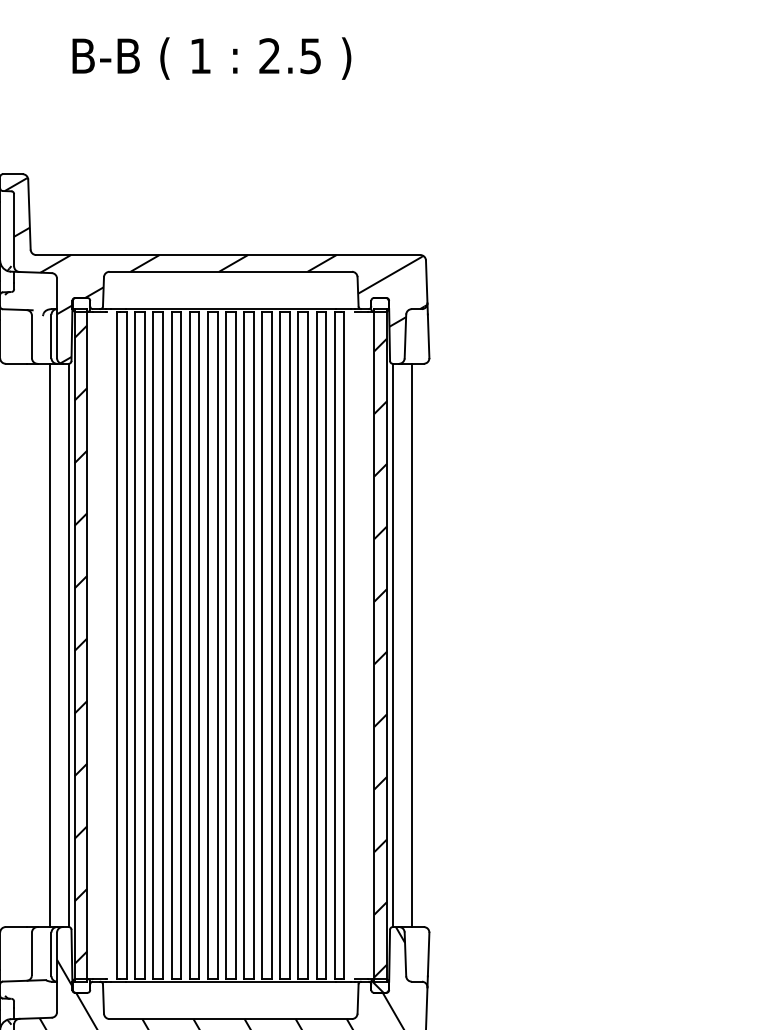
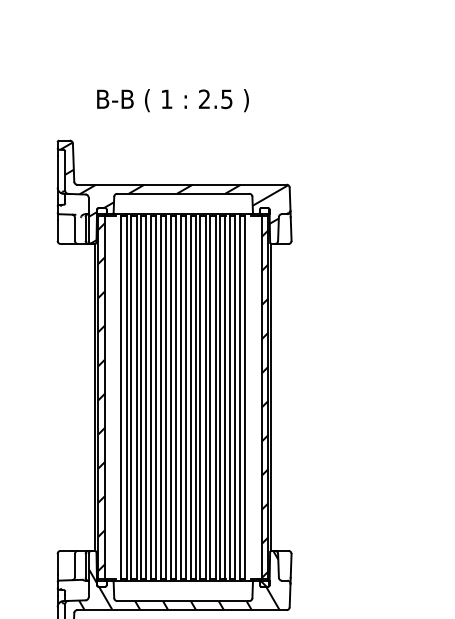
text: (210, 58) -> (172, 100), moved
line: (49, 643) -> (84, 396), removed
line: (412, 643) -> (282, 396), removed

